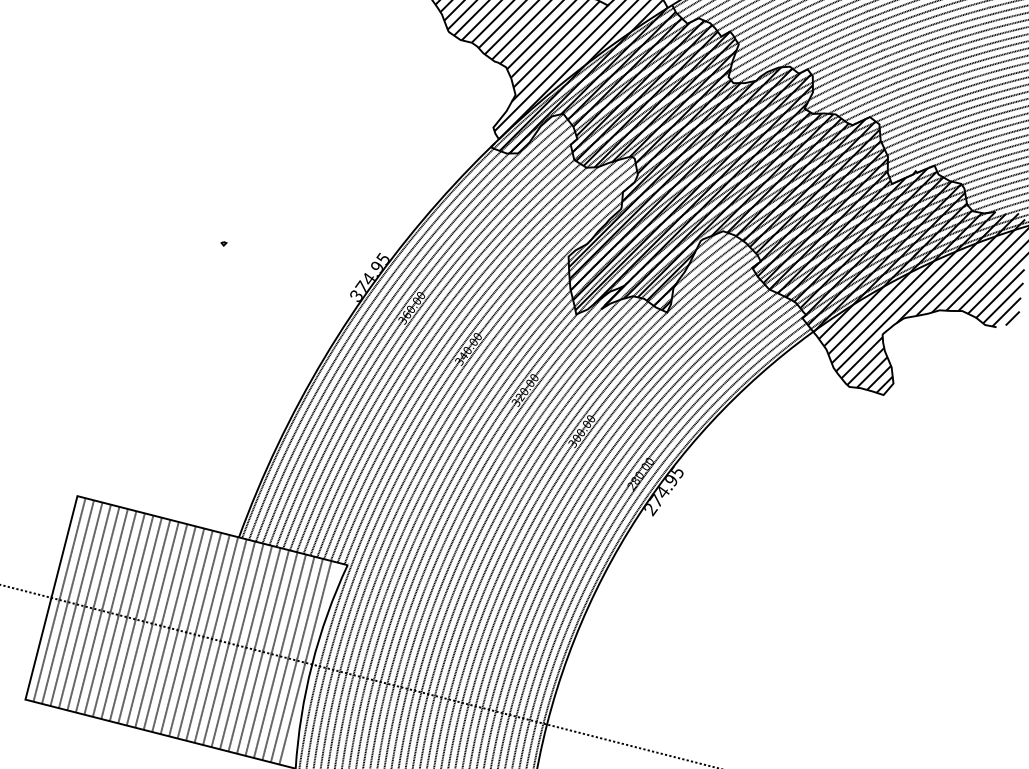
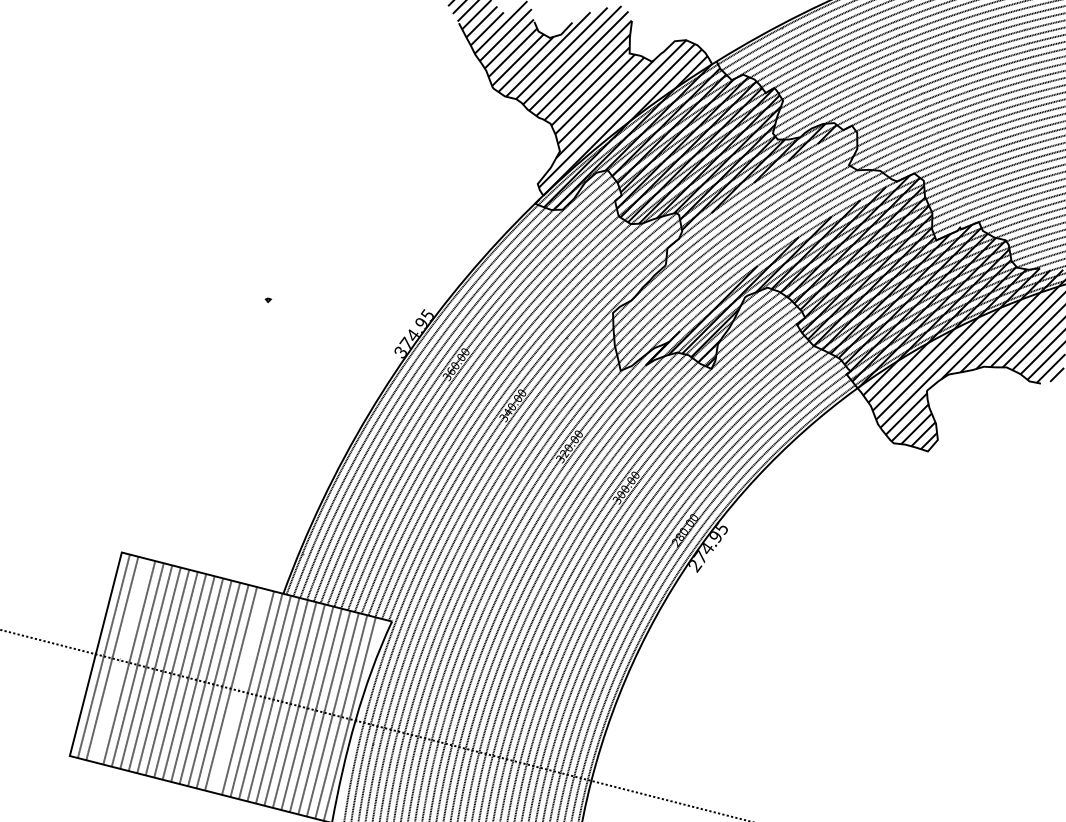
hatch: (709, 191) -> (753, 247), removed
line: (76, 604) -> (120, 660), removed
line: (195, 634) -> (239, 690), removed

